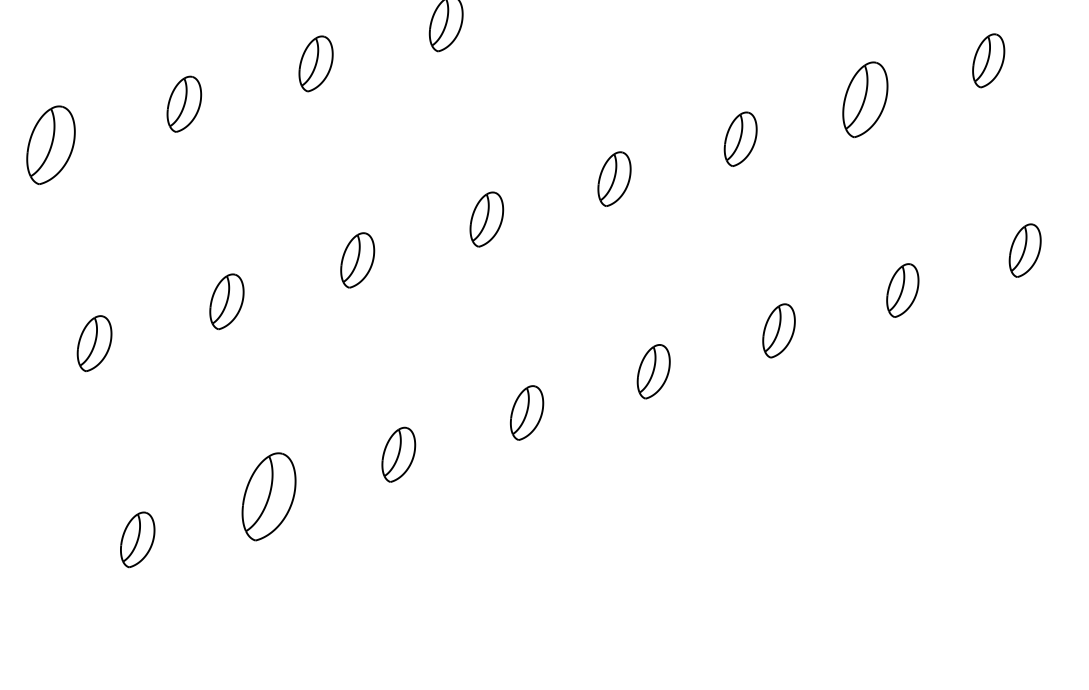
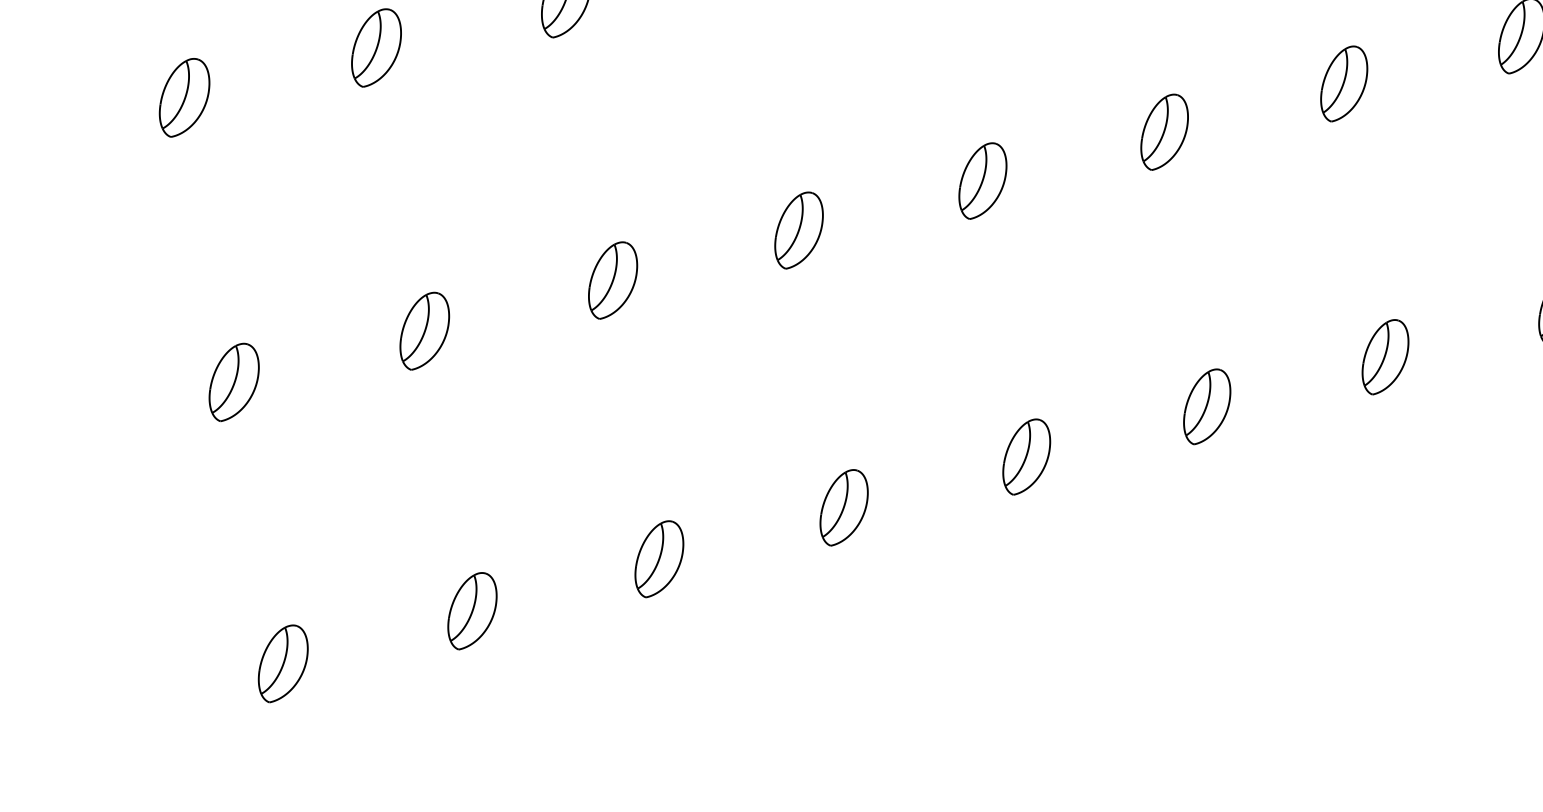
part: (865, 99) -> (1344, 83), size x0.71
part: (50, 144) -> (183, 96), size x0.71
part: (268, 497) -> (471, 611), size x0.62

